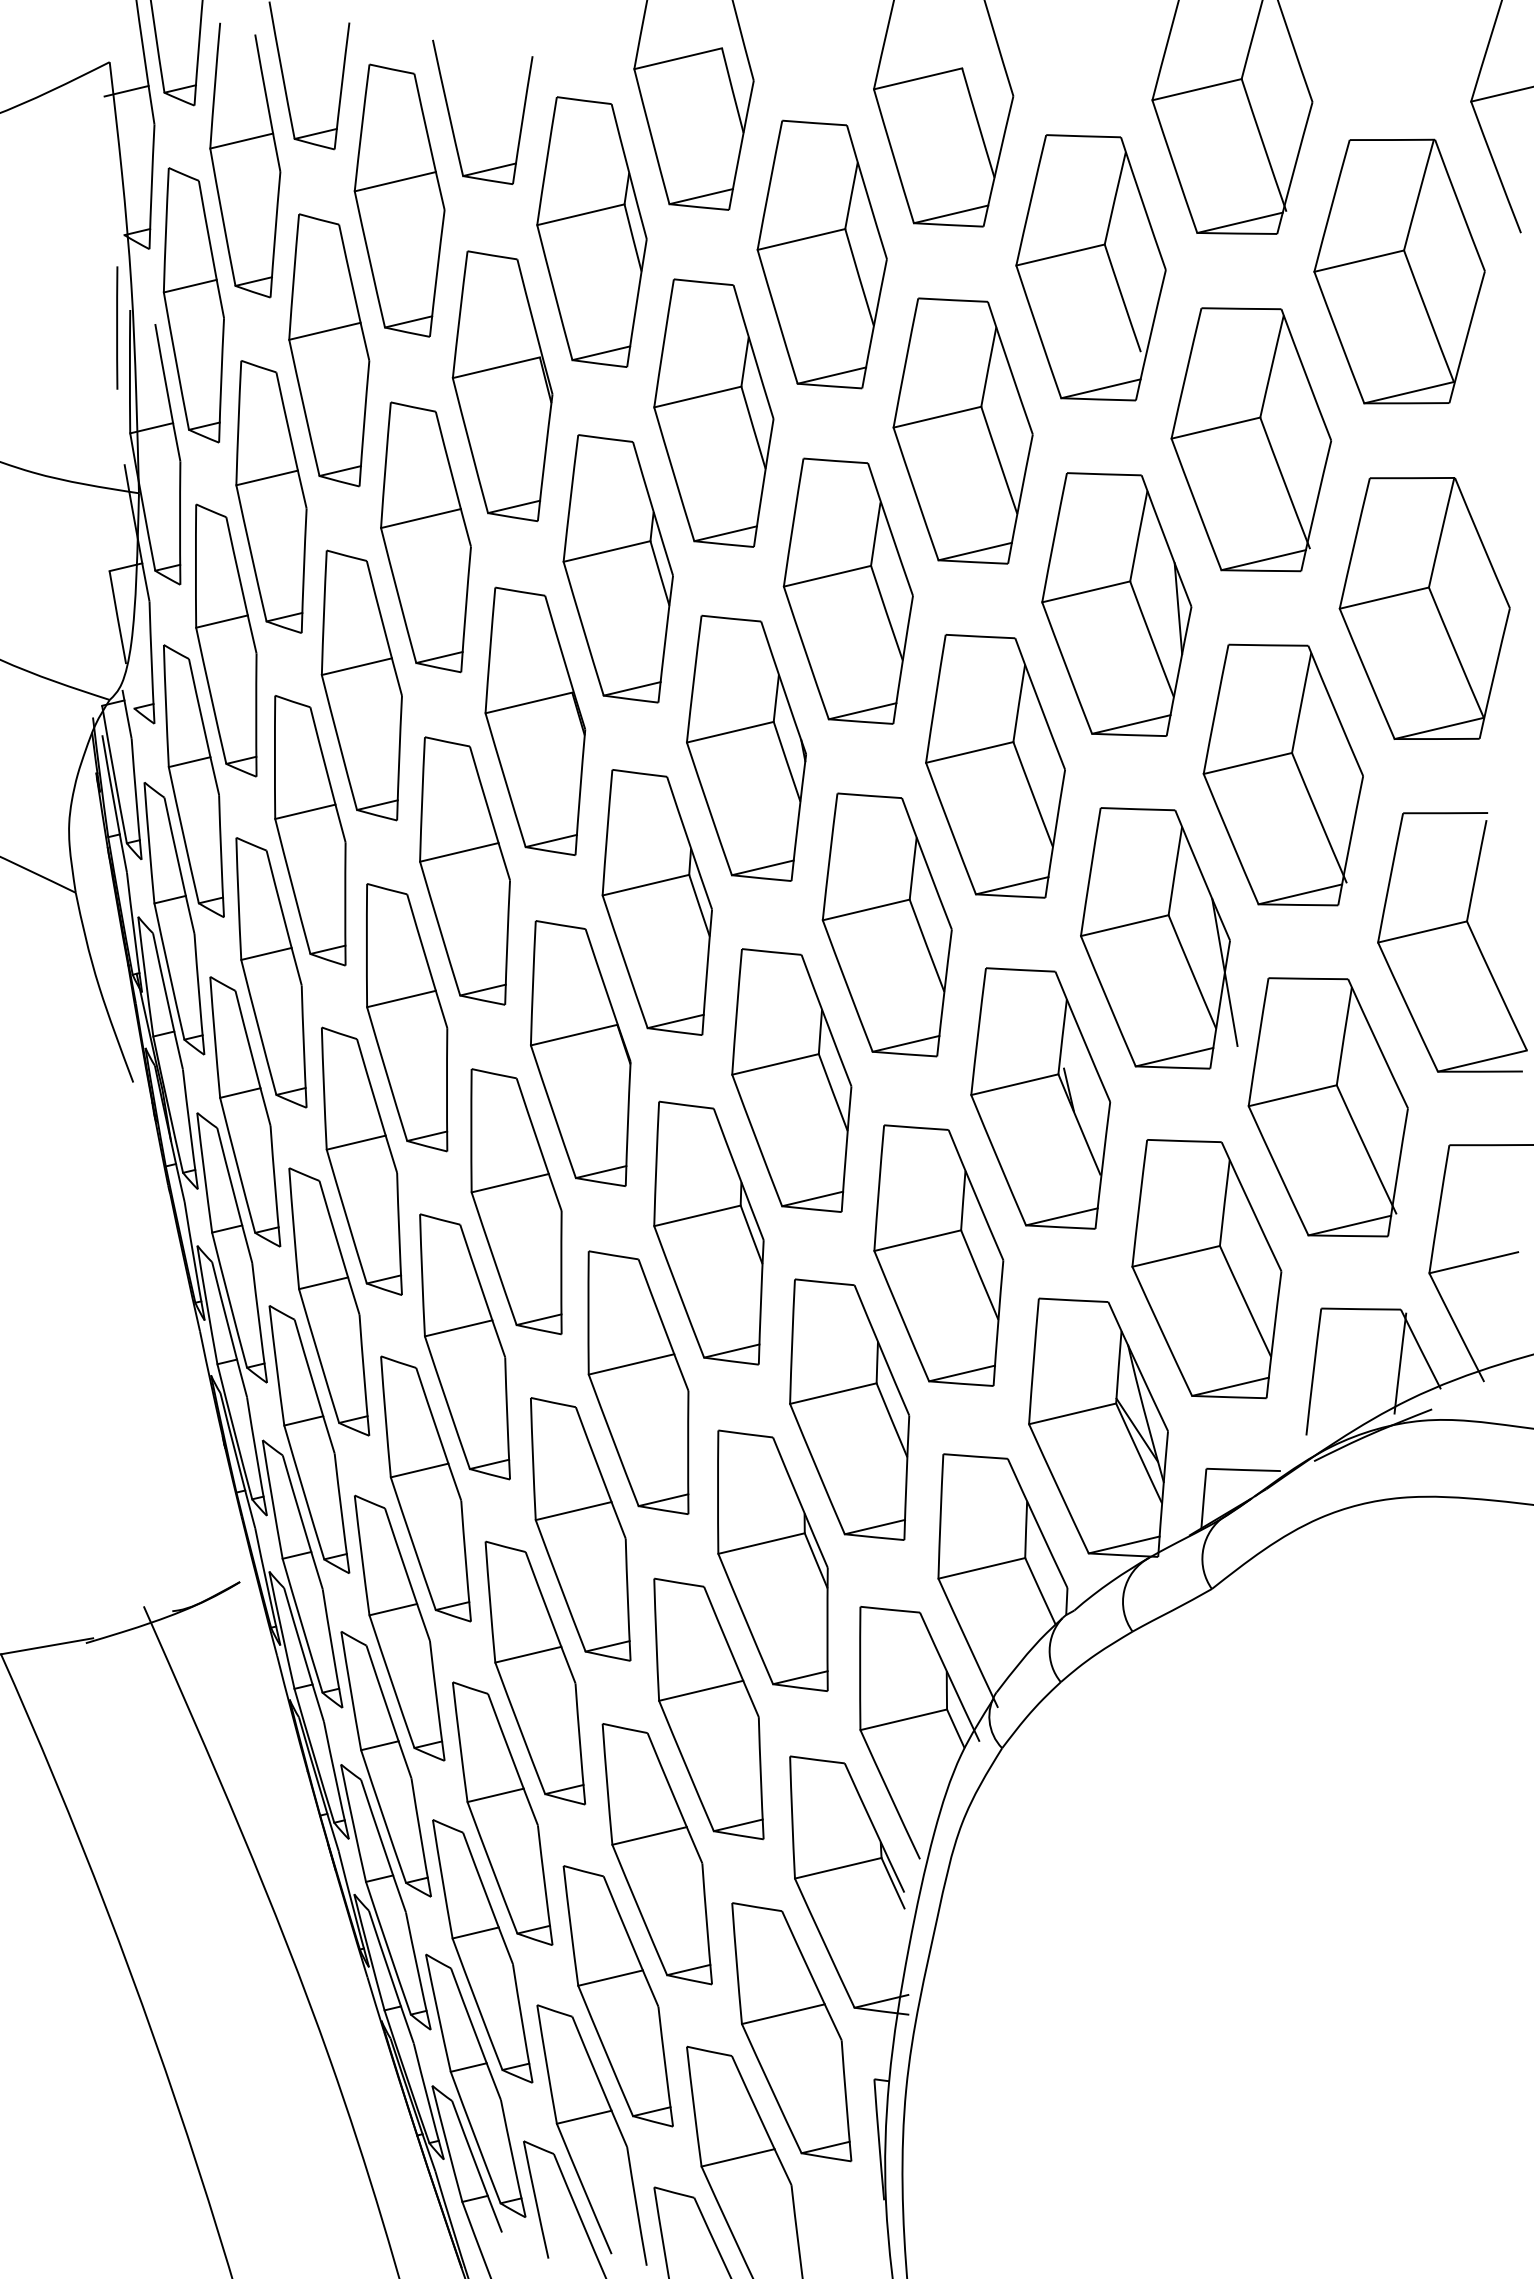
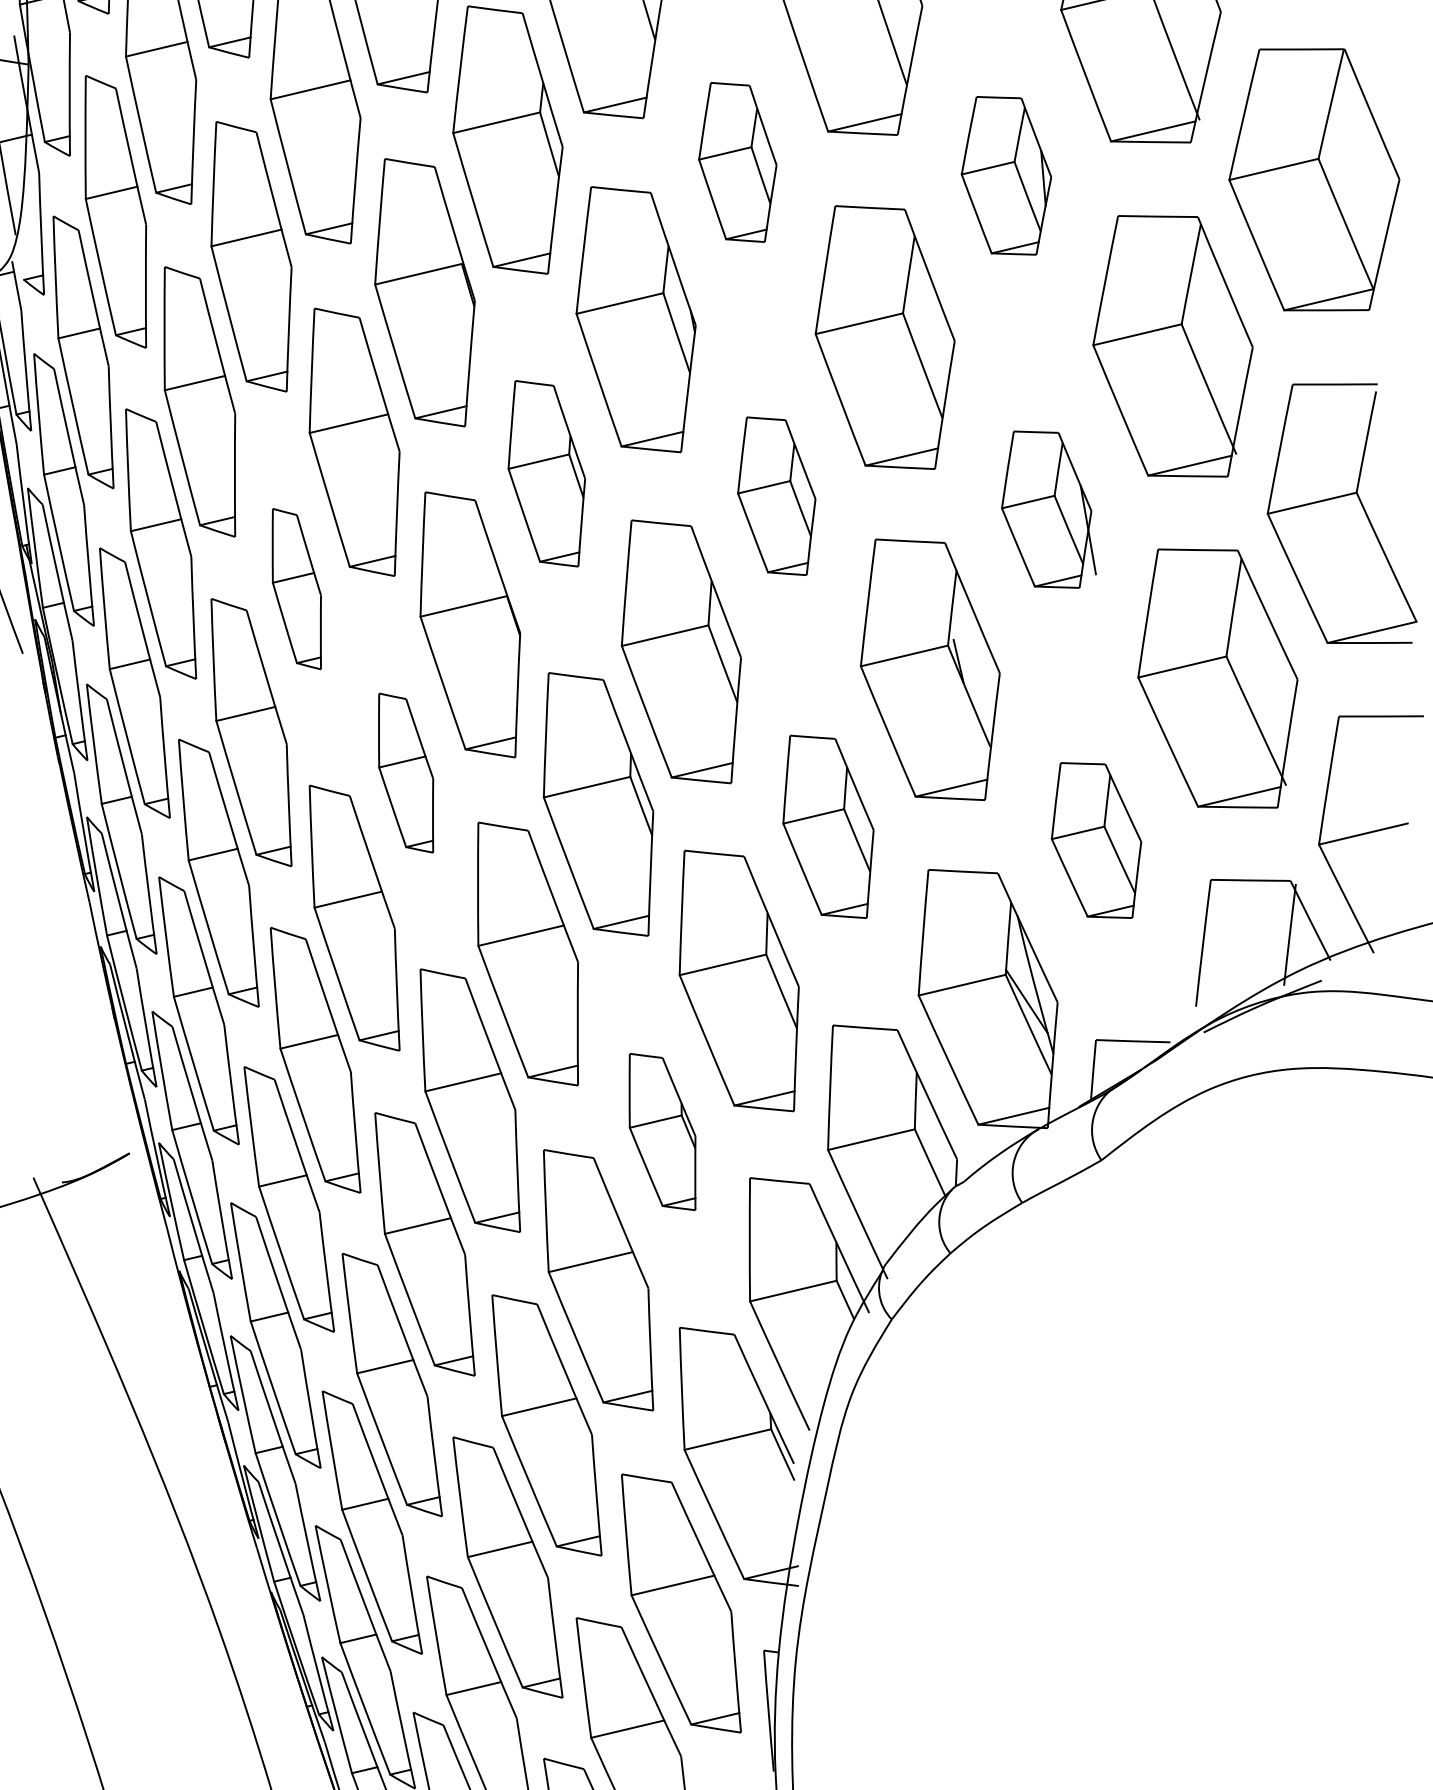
part: (847, 590) -> (737, 161), size x0.6
part: (1116, 604) -> (1006, 175), size x0.6
part: (656, 902) -> (546, 473), size x0.7
part: (886, 924) -> (776, 495), size x0.6
part: (1159, 938) -> (1049, 509), size x0.6
part: (407, 1017) -> (297, 588), size x0.6
part: (516, 1201) -> (406, 772), size x0.6
part: (938, 1255) -> (828, 826), size x0.7
part: (1206, 1269) -> (1096, 840), size x0.6
part: (772, 1560) -> (662, 1131), size x0.6

